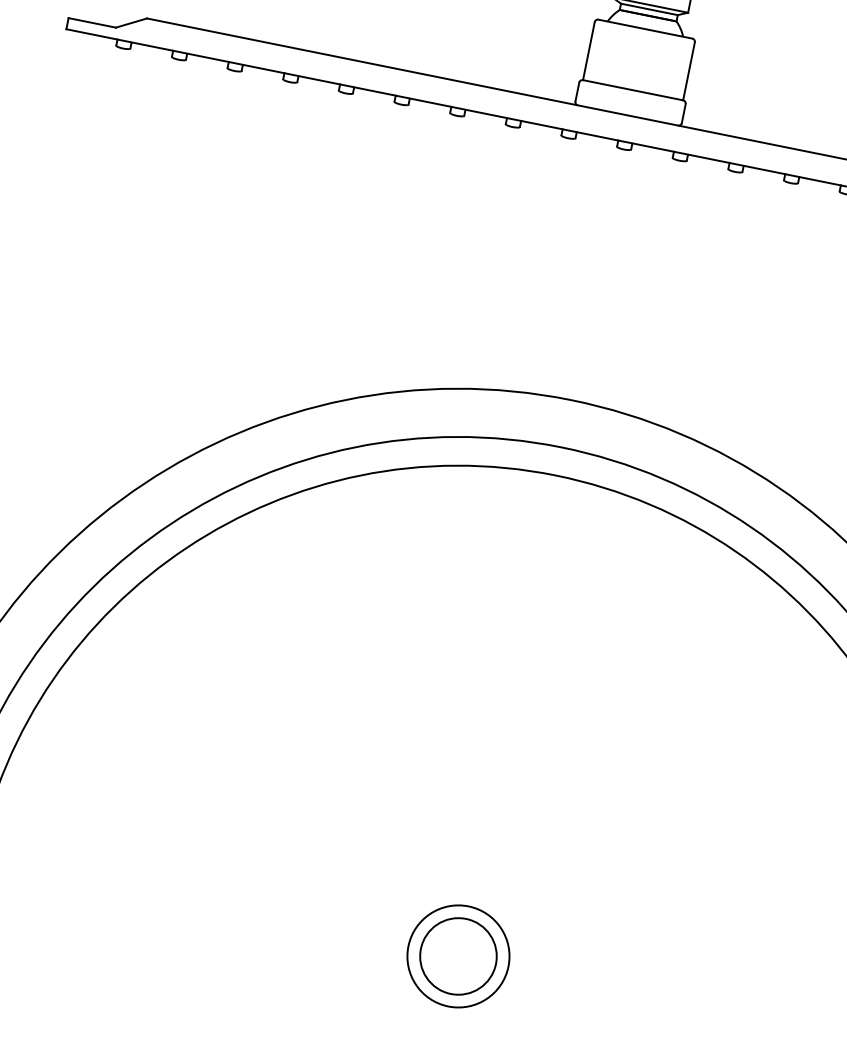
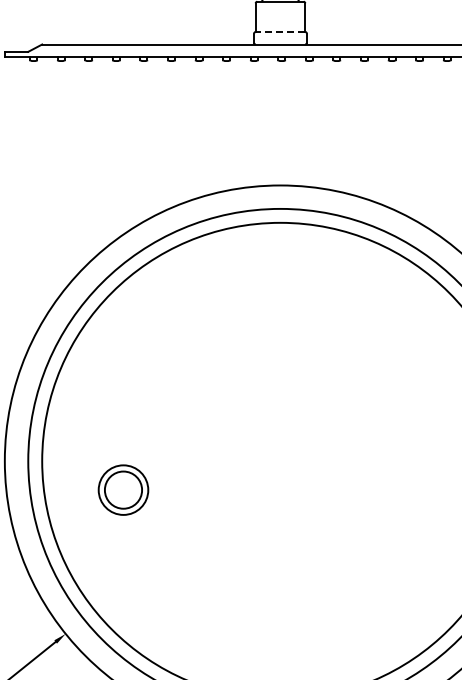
line: (632, 91) -> (280, 32), solid -> dashed
part: (458, 955) -> (123, 489), moved

